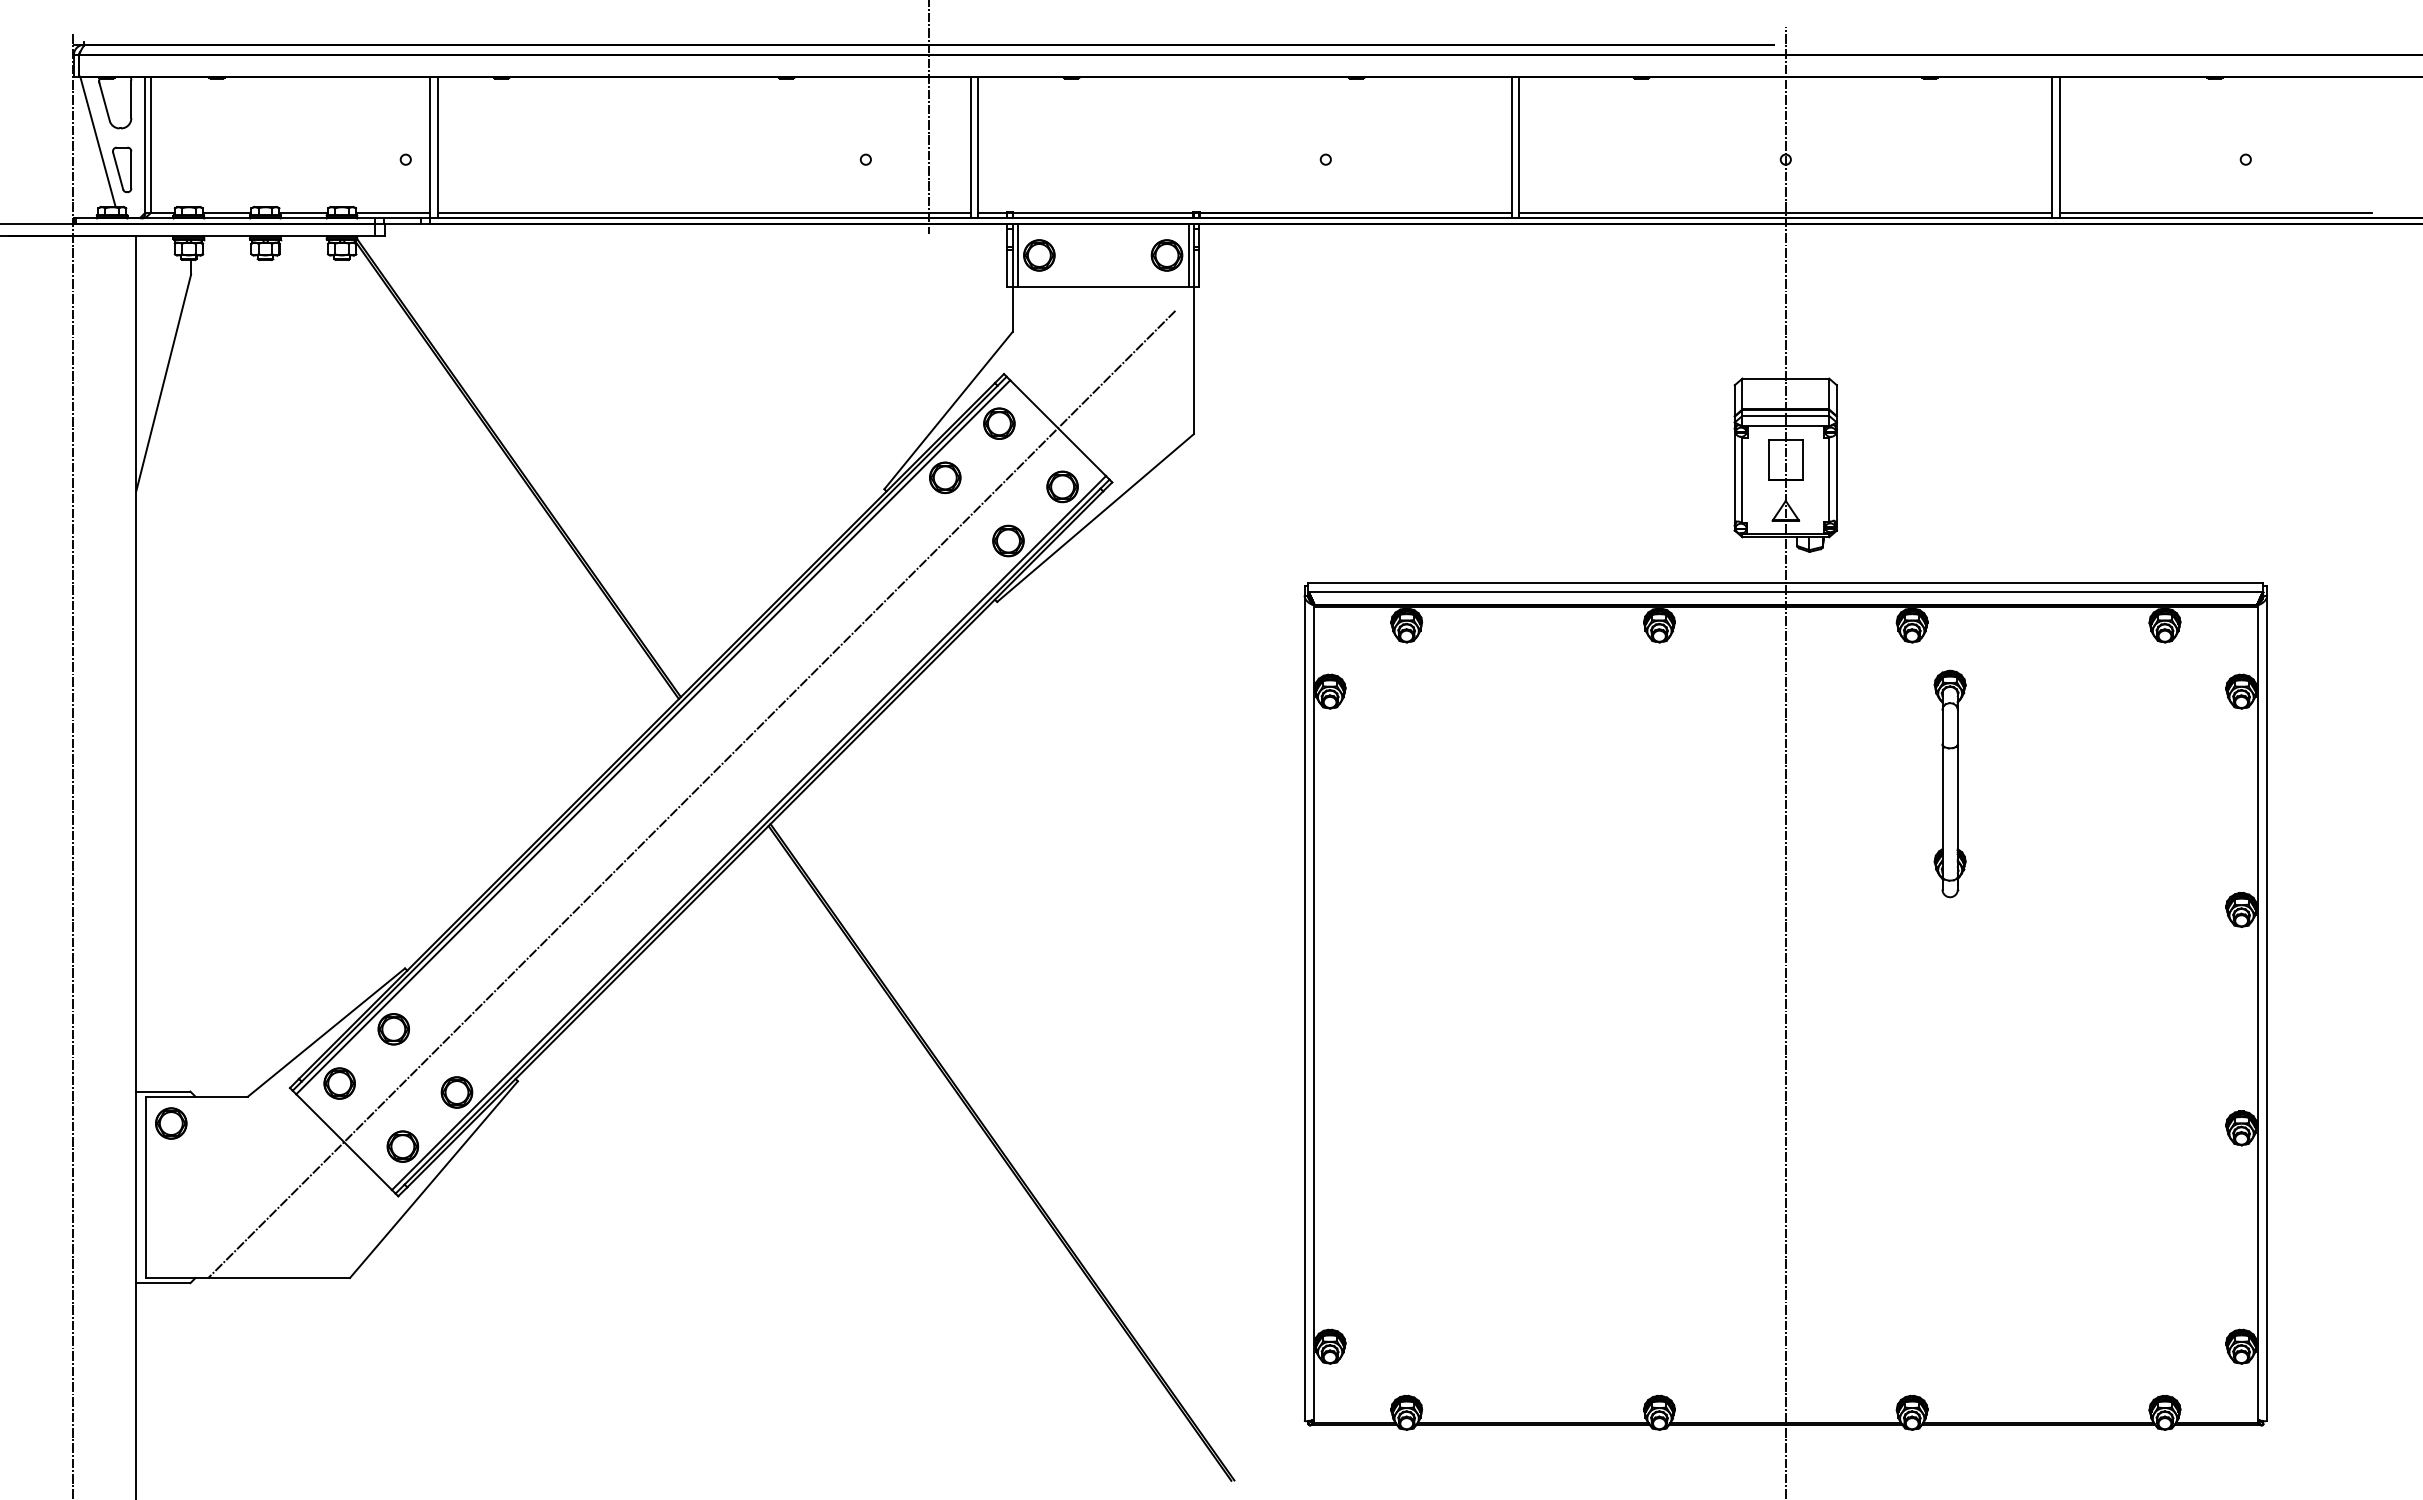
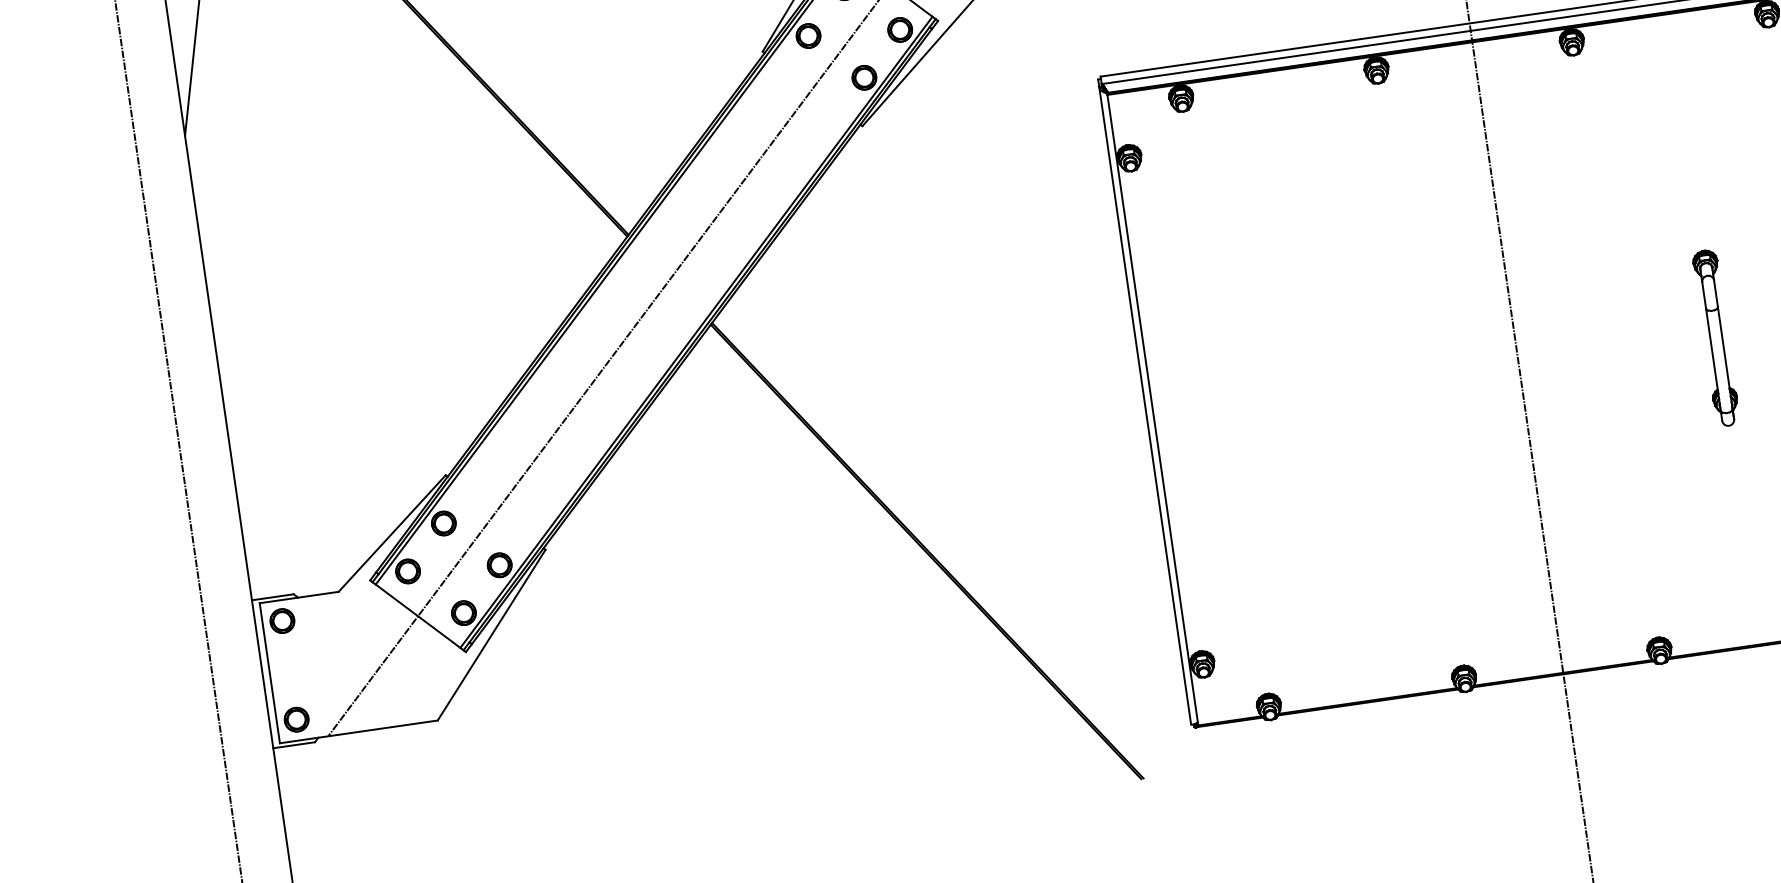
part: (1949, 783) -> (1715, 338), moved
part: (171, 1251) -> (296, 719), added

